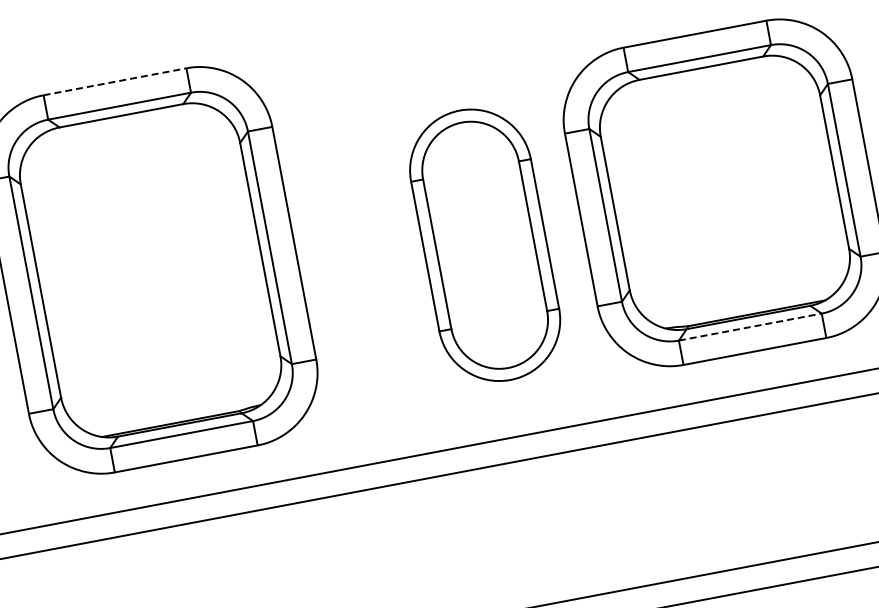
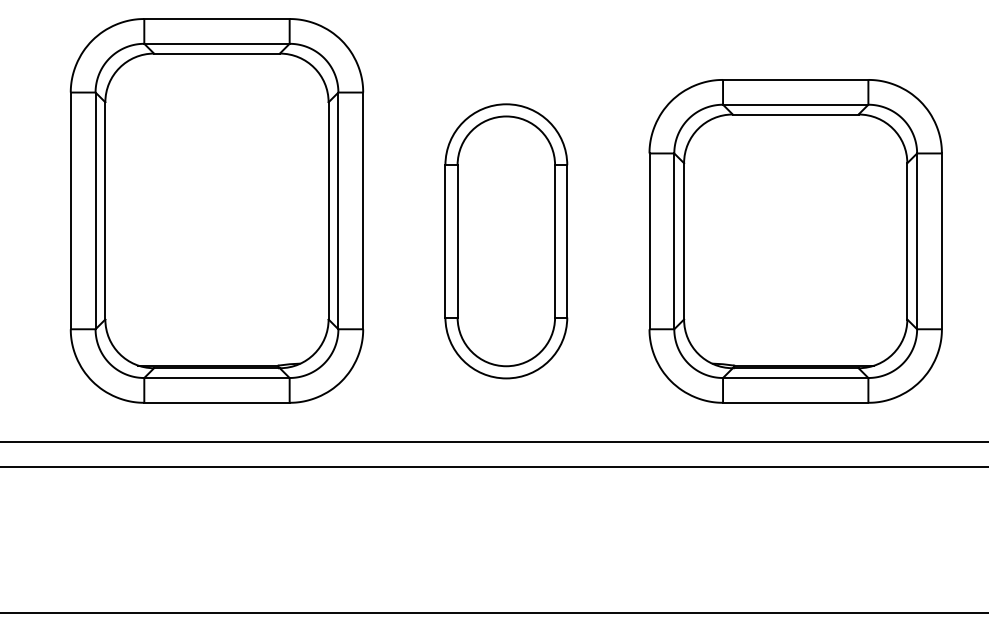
line: (114, 82) -> (216, 19), dashed -> solid
part: (485, 245) -> (506, 241), moved
line: (750, 327) -> (795, 378), dashed -> solid

